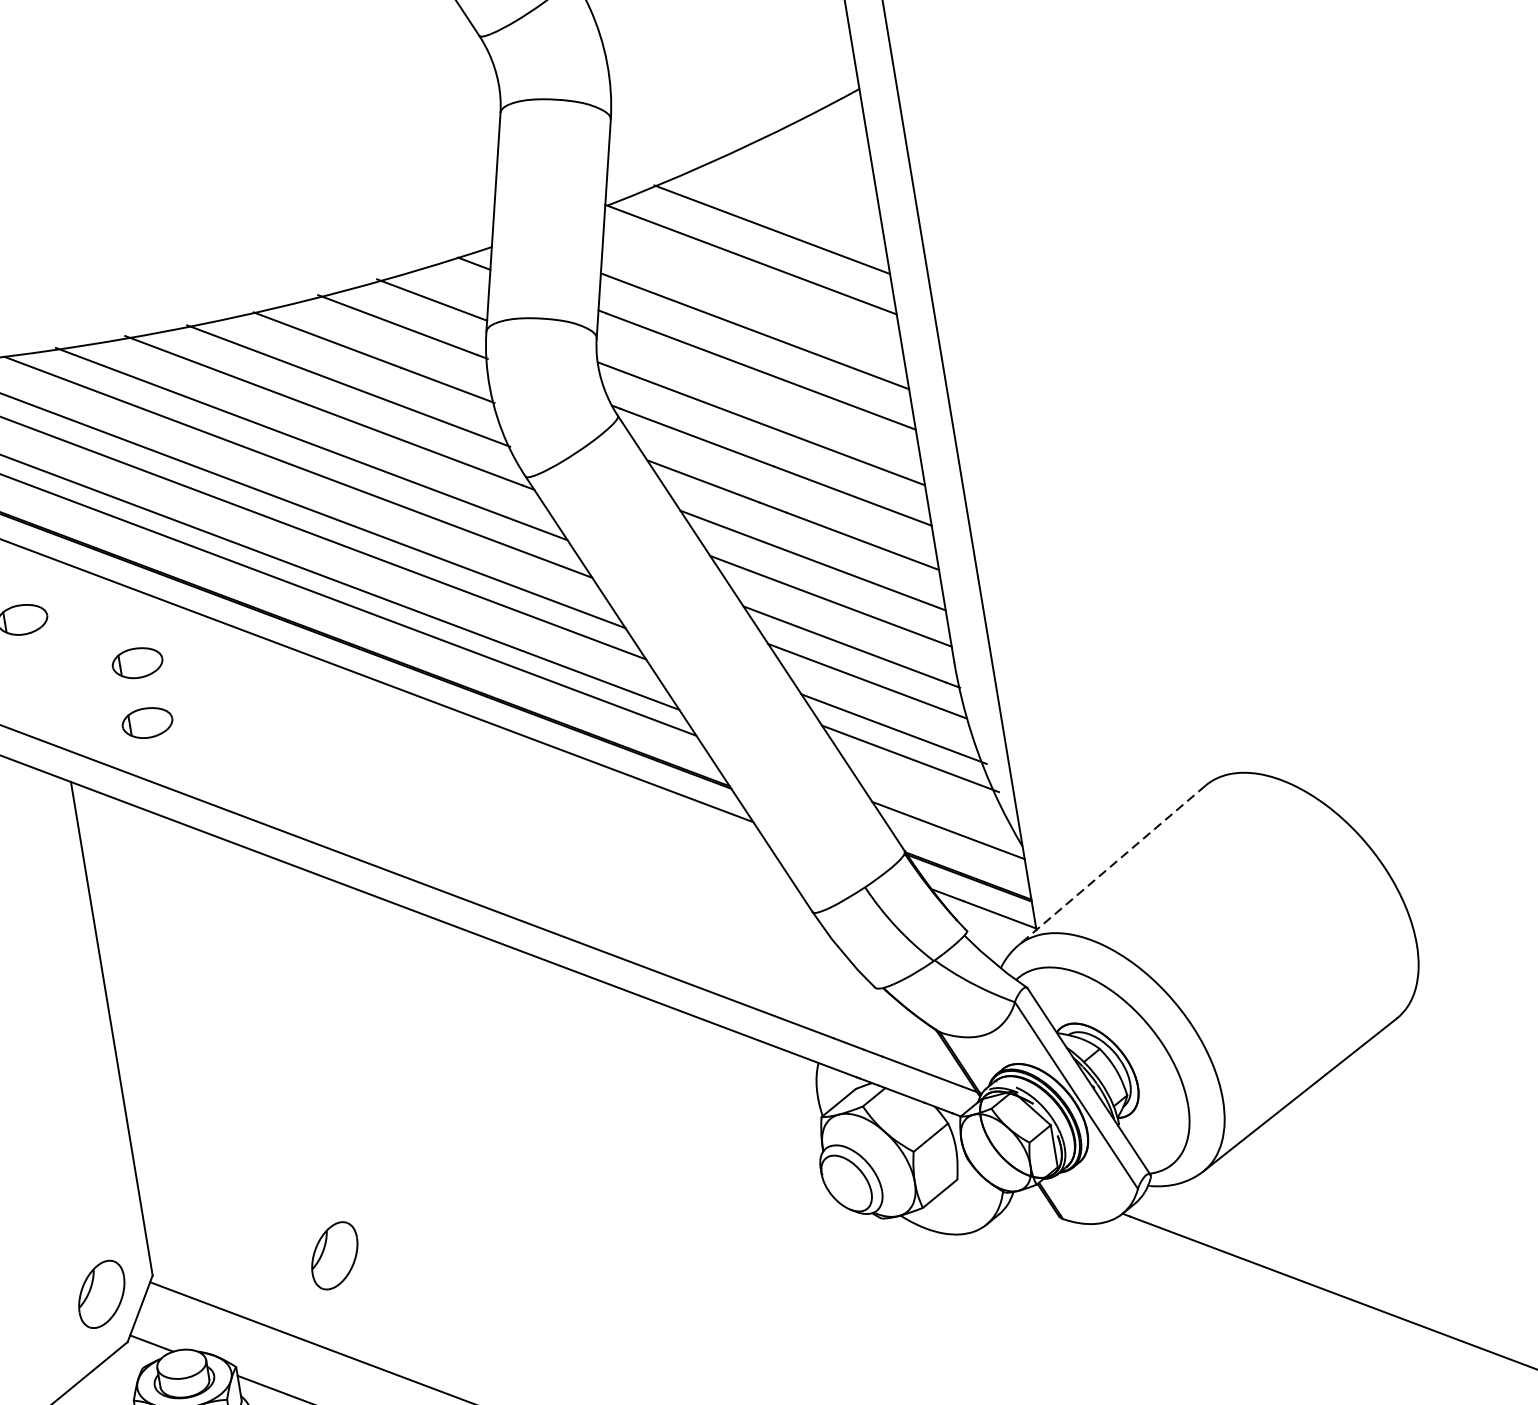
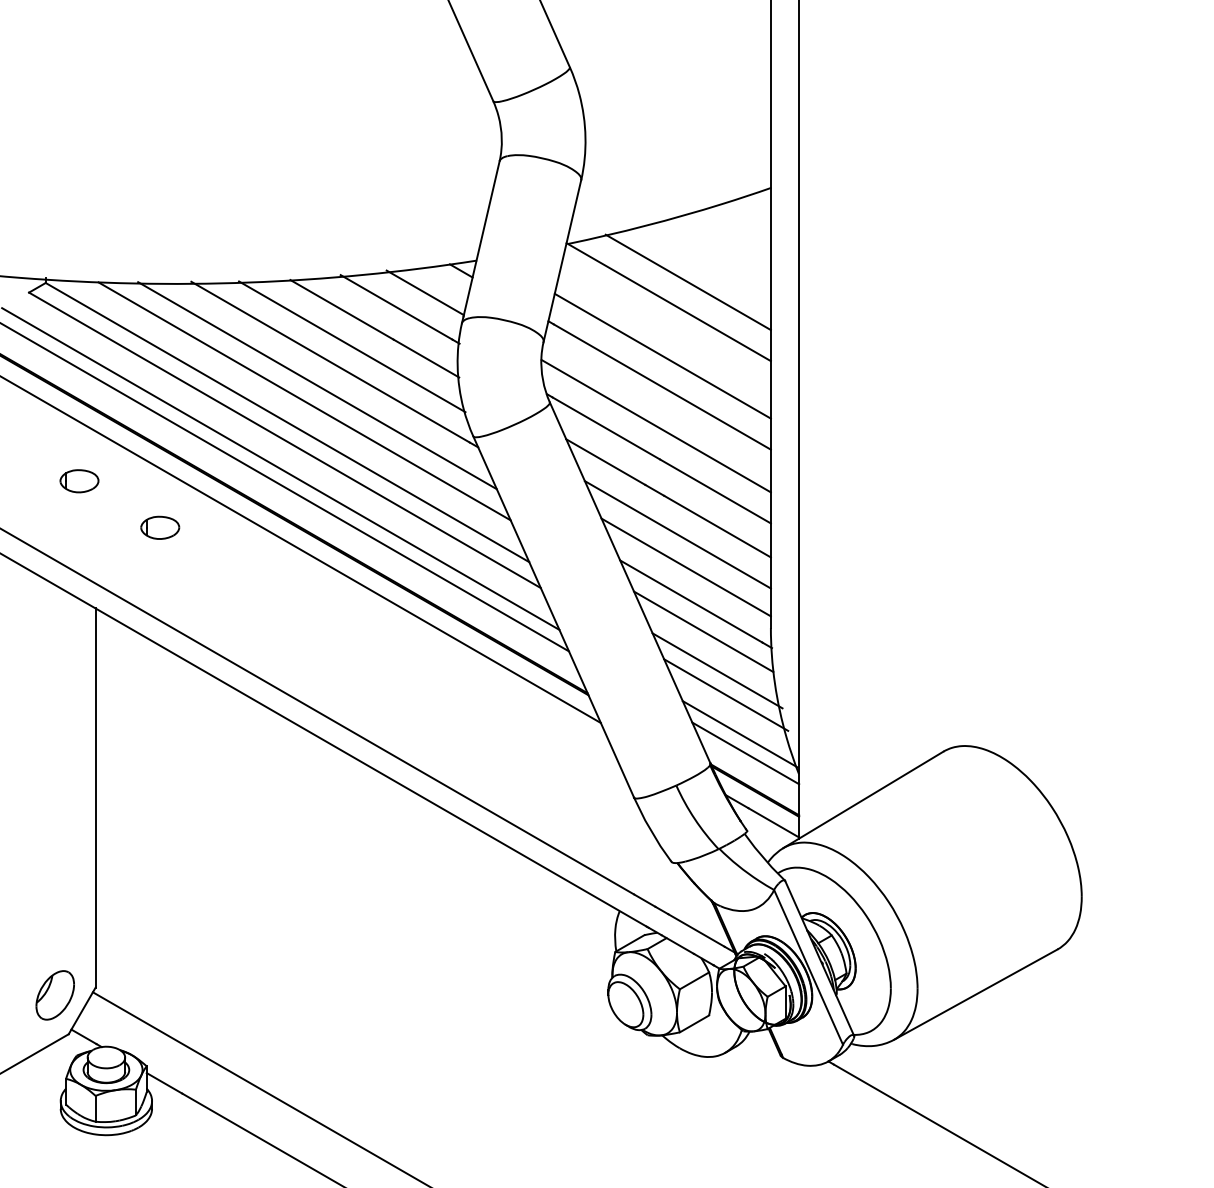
part: (147, 722) -> (160, 573), removed
line: (936, 807) -> (739, 734), added
line: (1110, 866) -> (862, 800), dashed -> solid
part: (333, 1256) -> (233, 995), removed

